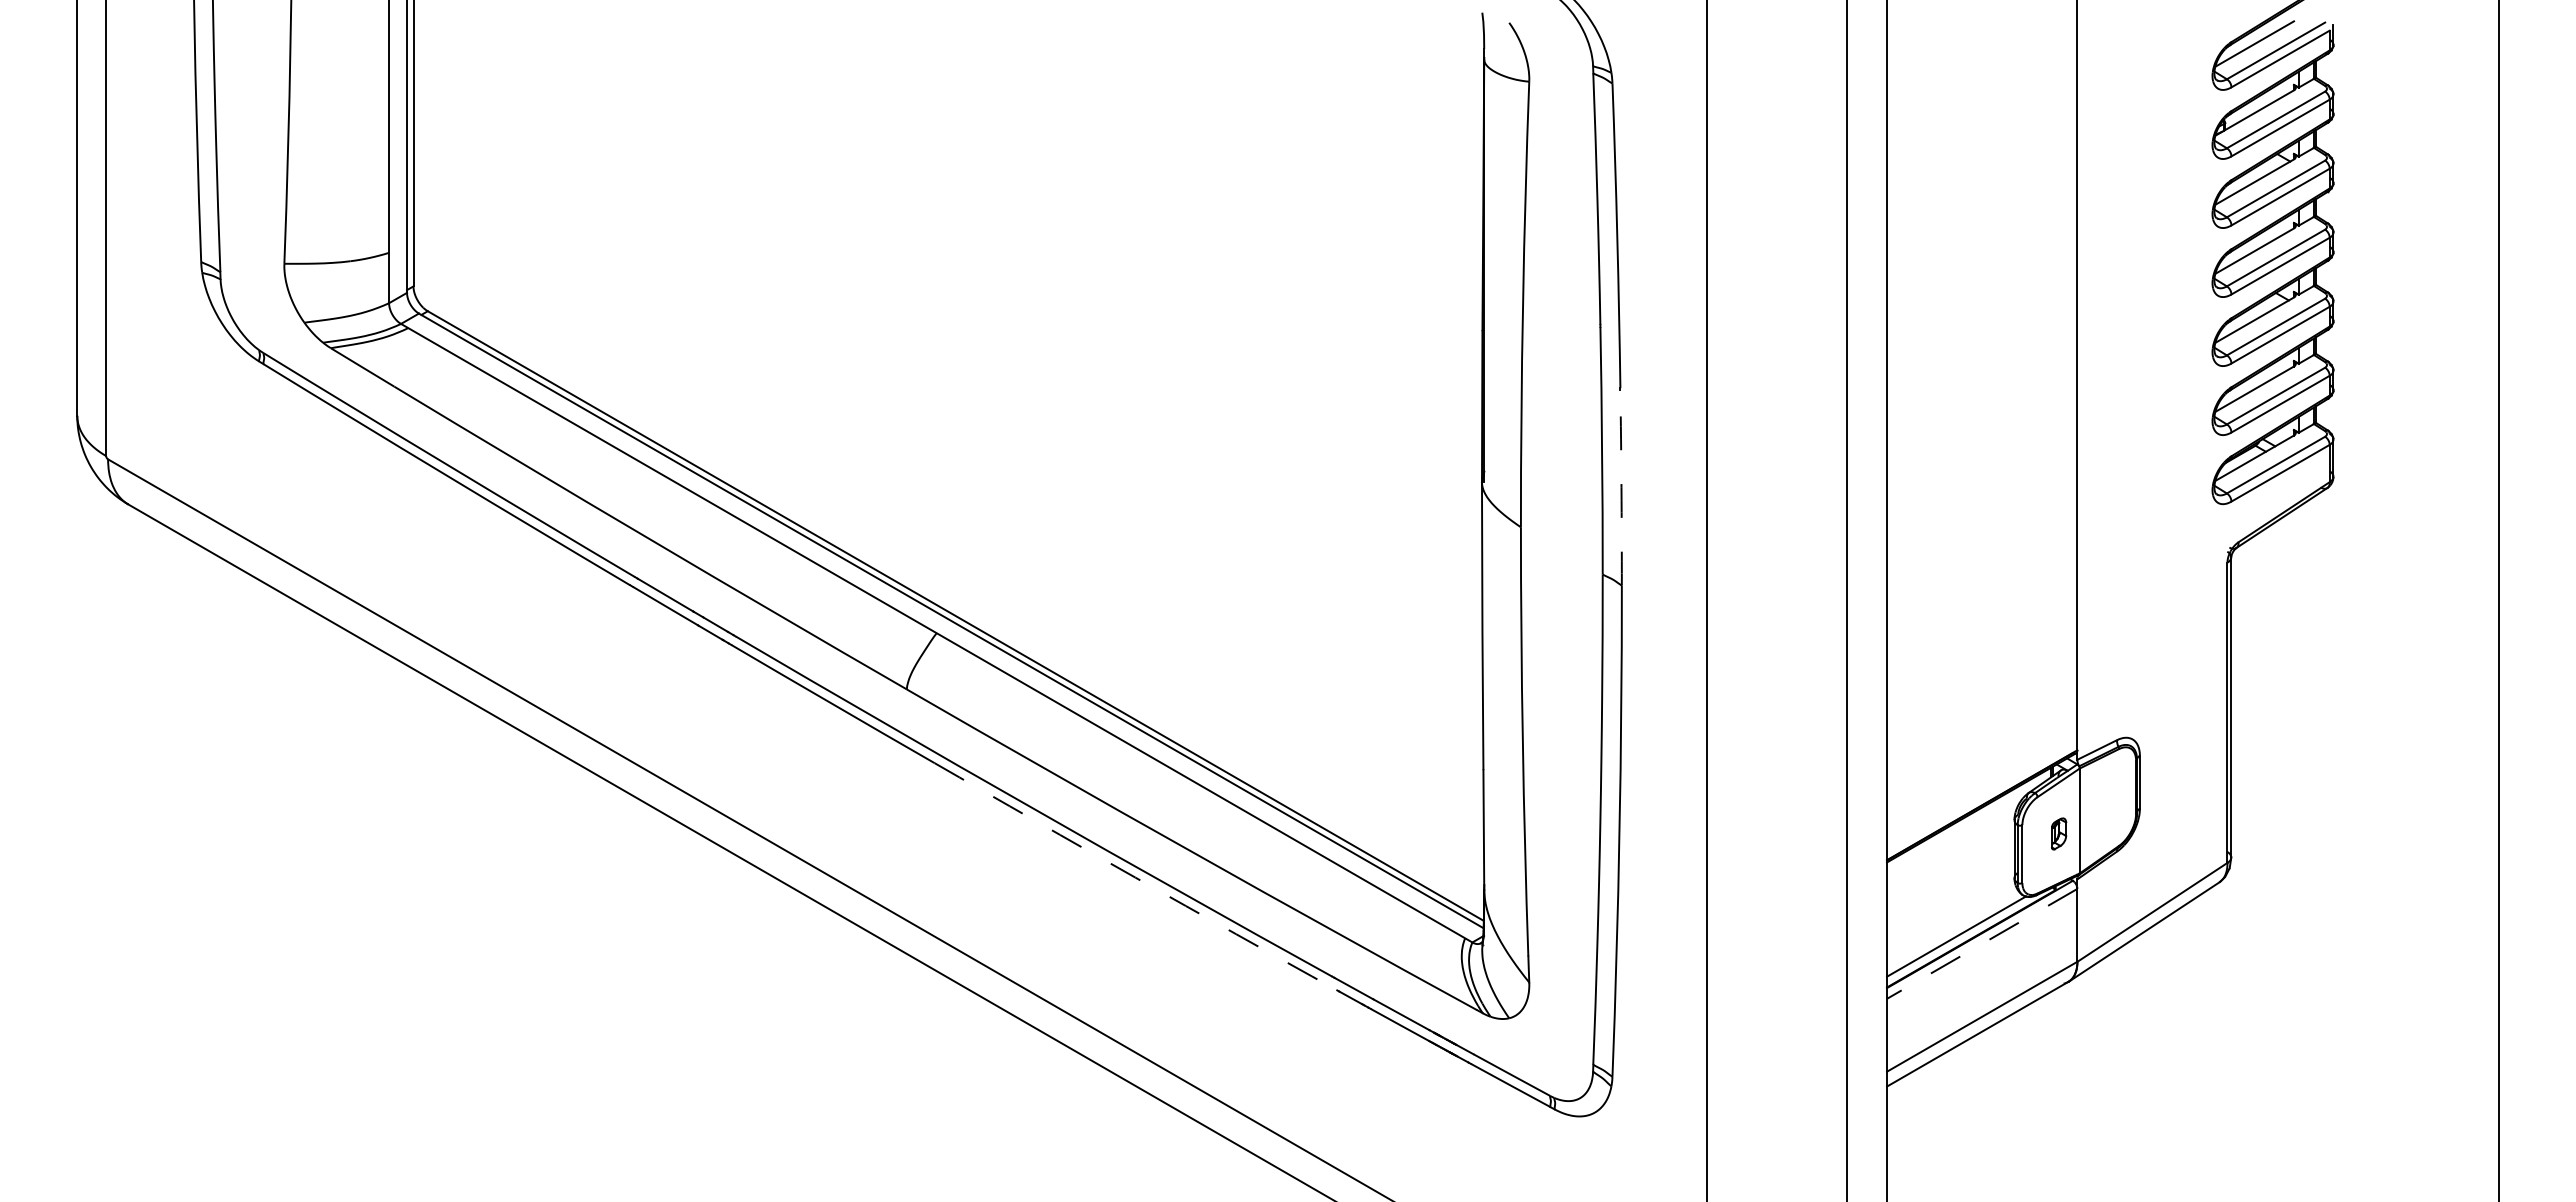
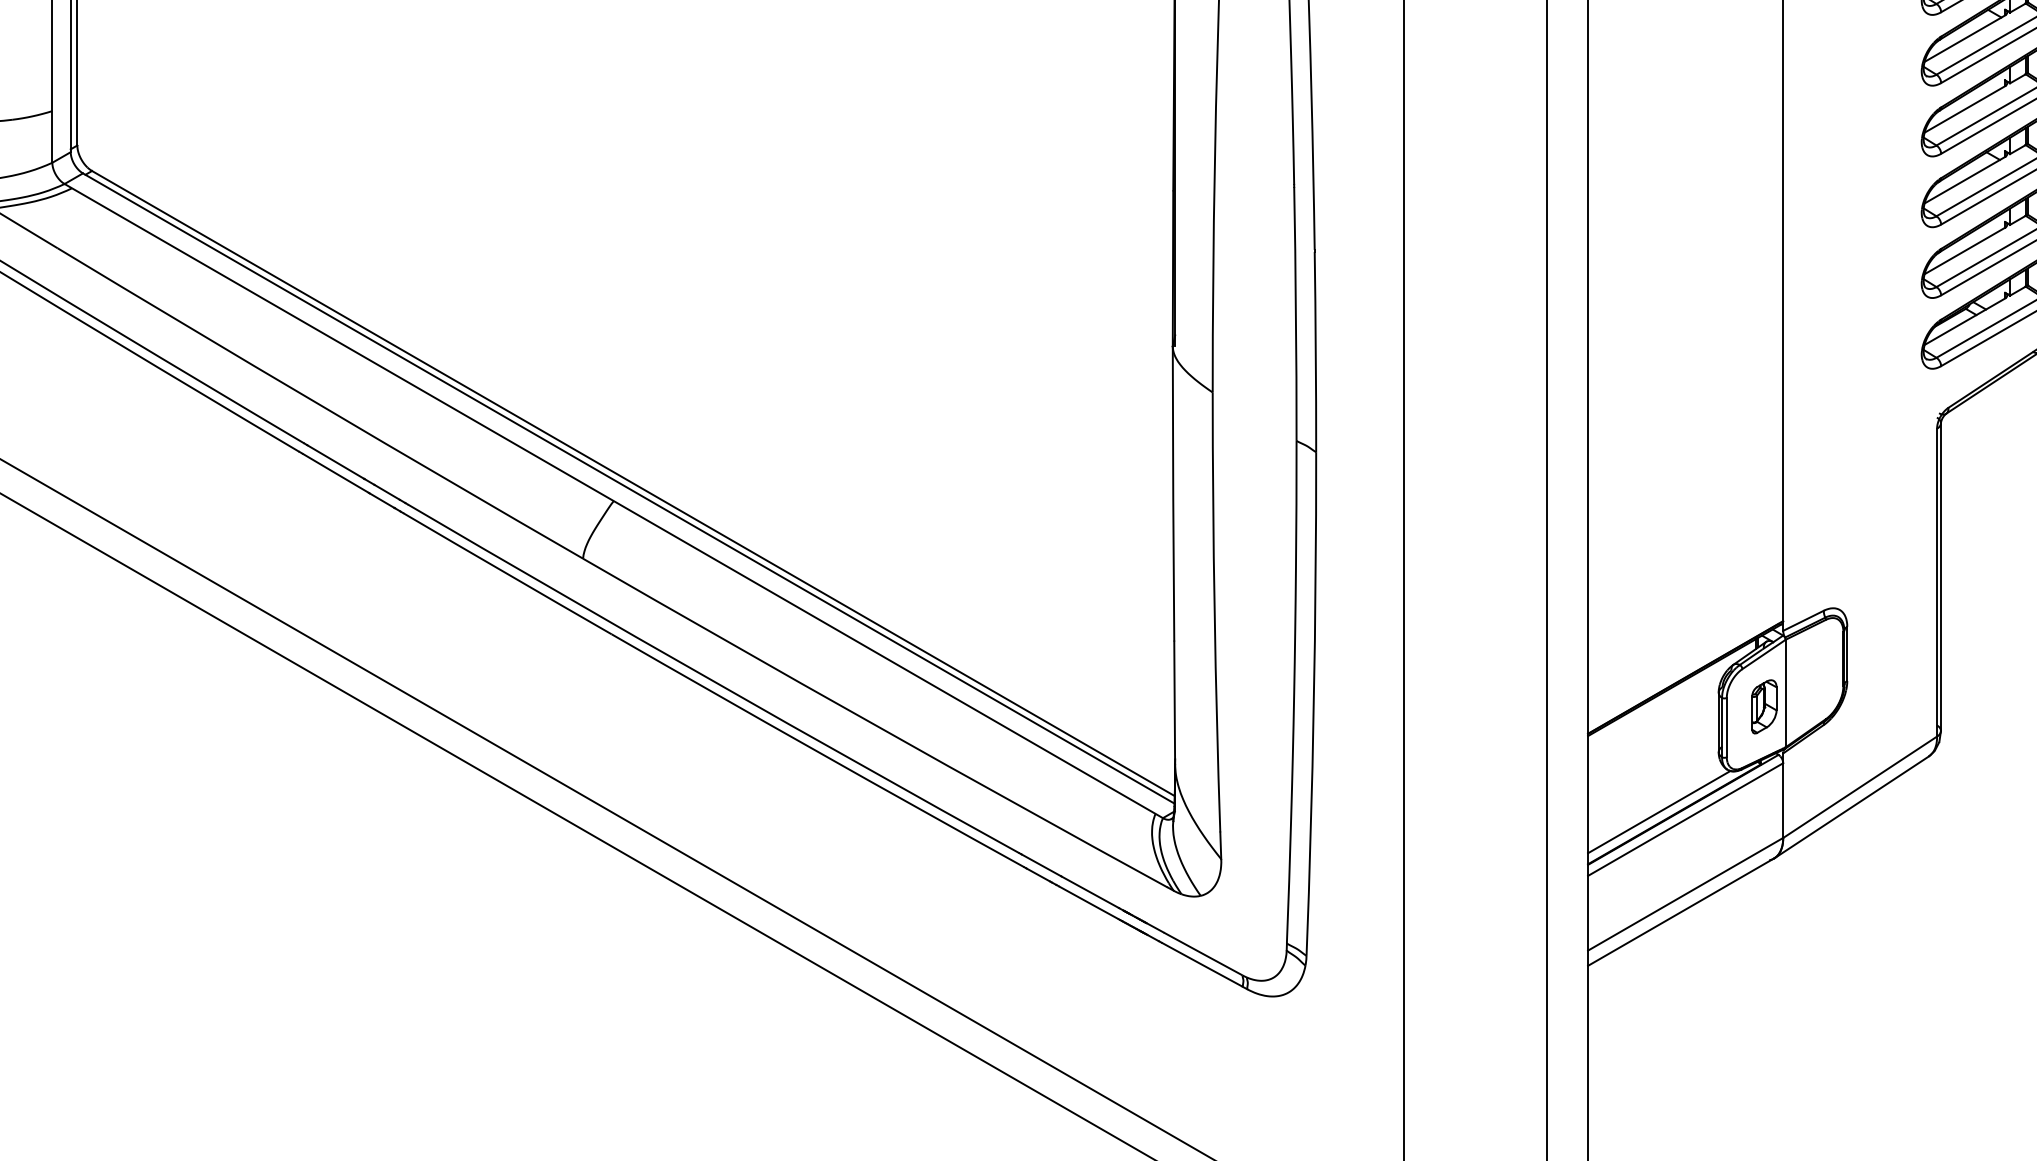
arc: (1621, 487) -> (1315, 351), dashed -> solid
part: (2058, 833) -> (1763, 706), size x1.67
arc: (1135, 877) -> (817, 751), dashed -> solid
line: (1982, 943) -> (1685, 819), dashed -> solid

